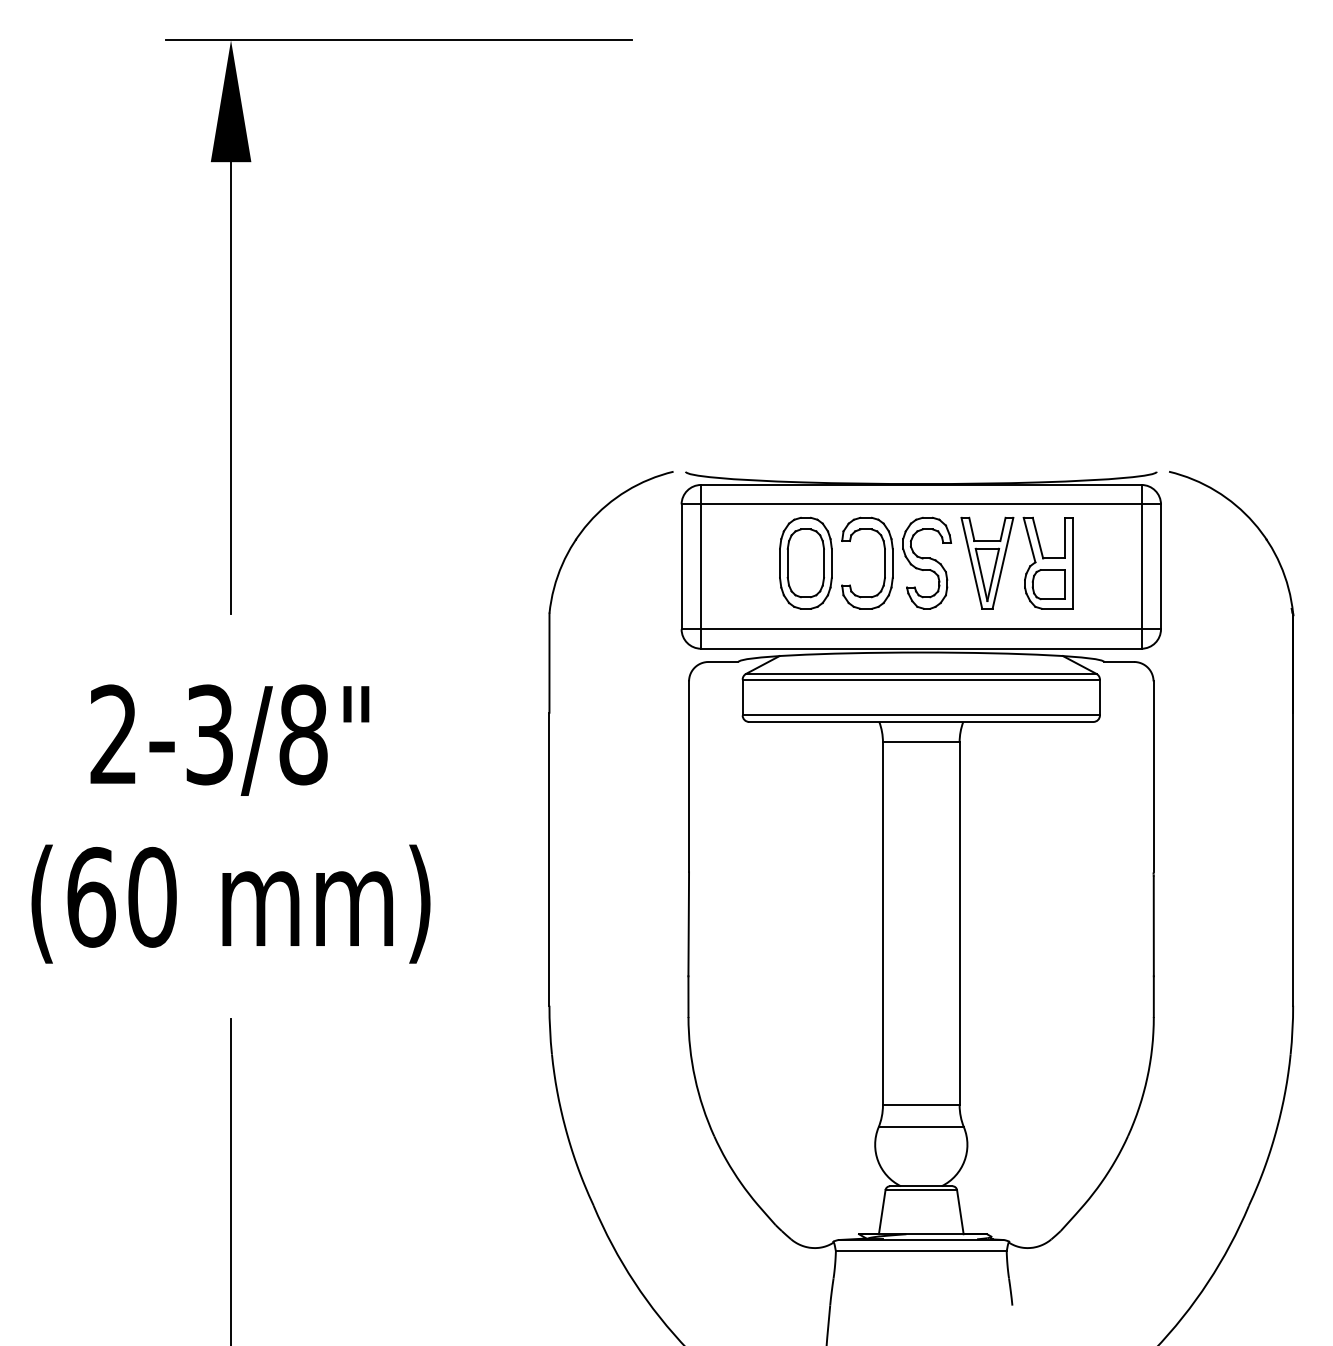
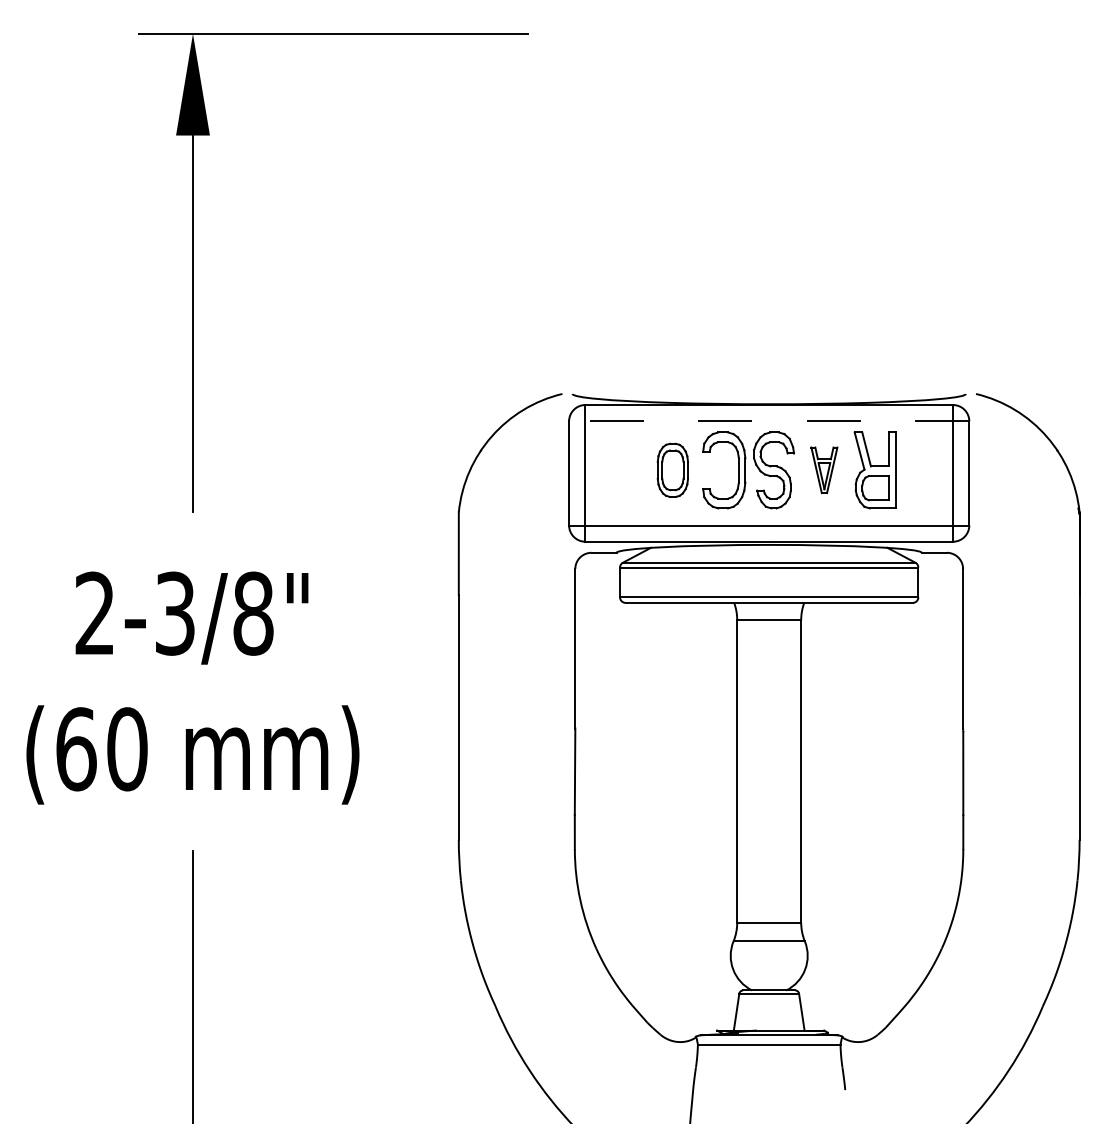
line: (921, 504) -> (769, 421), solid -> dashed
part: (805, 562) -> (672, 469), size x0.7
part: (987, 562) -> (824, 469), size x0.6

